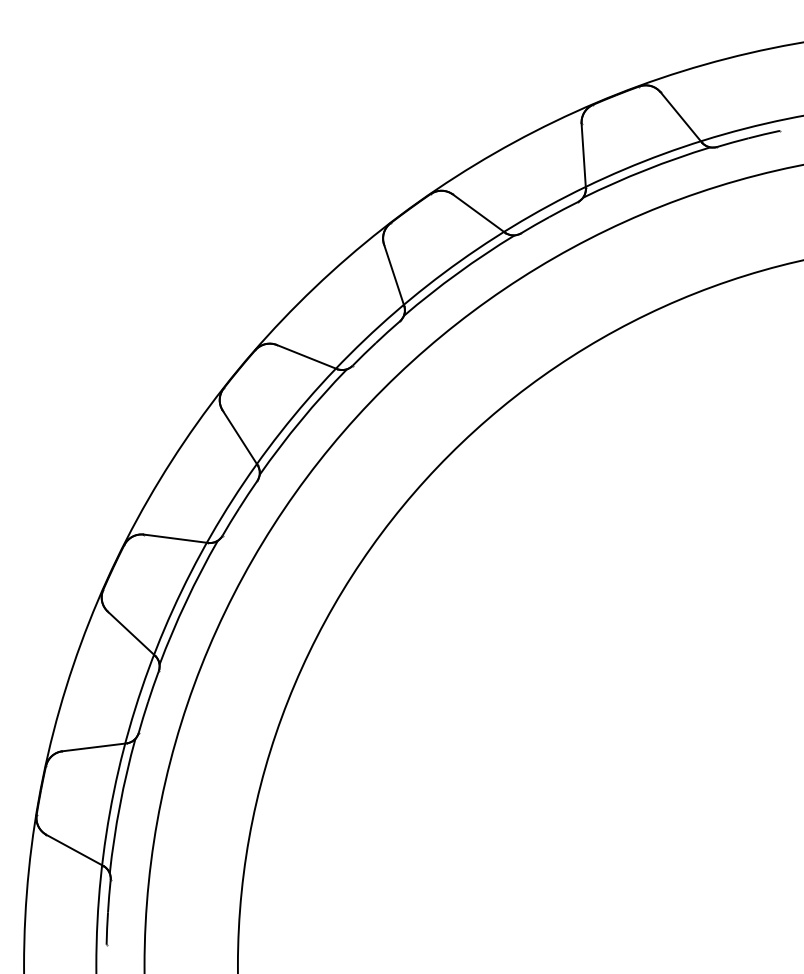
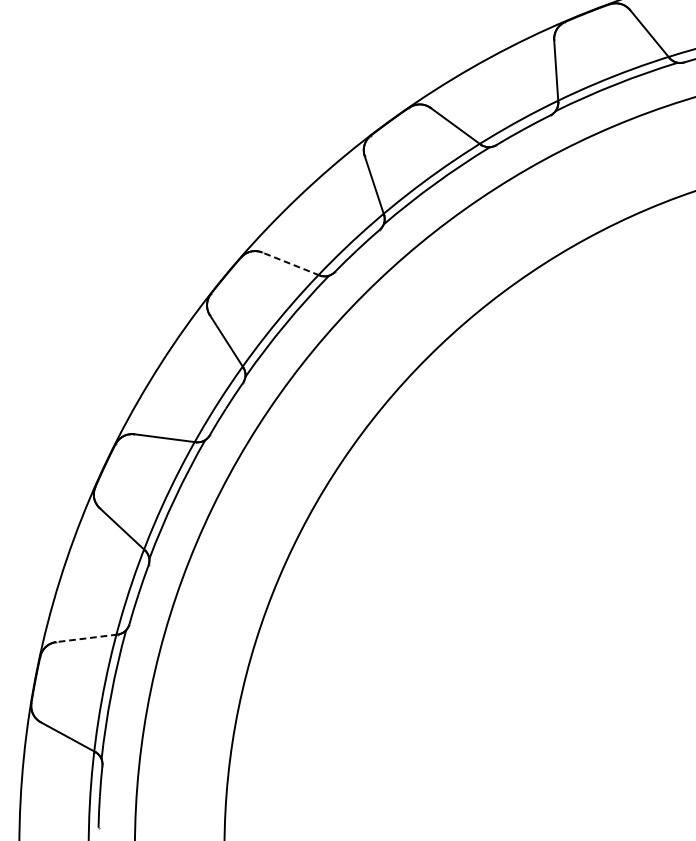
line: (306, 356) -> (290, 263), solid -> dashed
line: (94, 747) -> (86, 638), solid -> dashed

